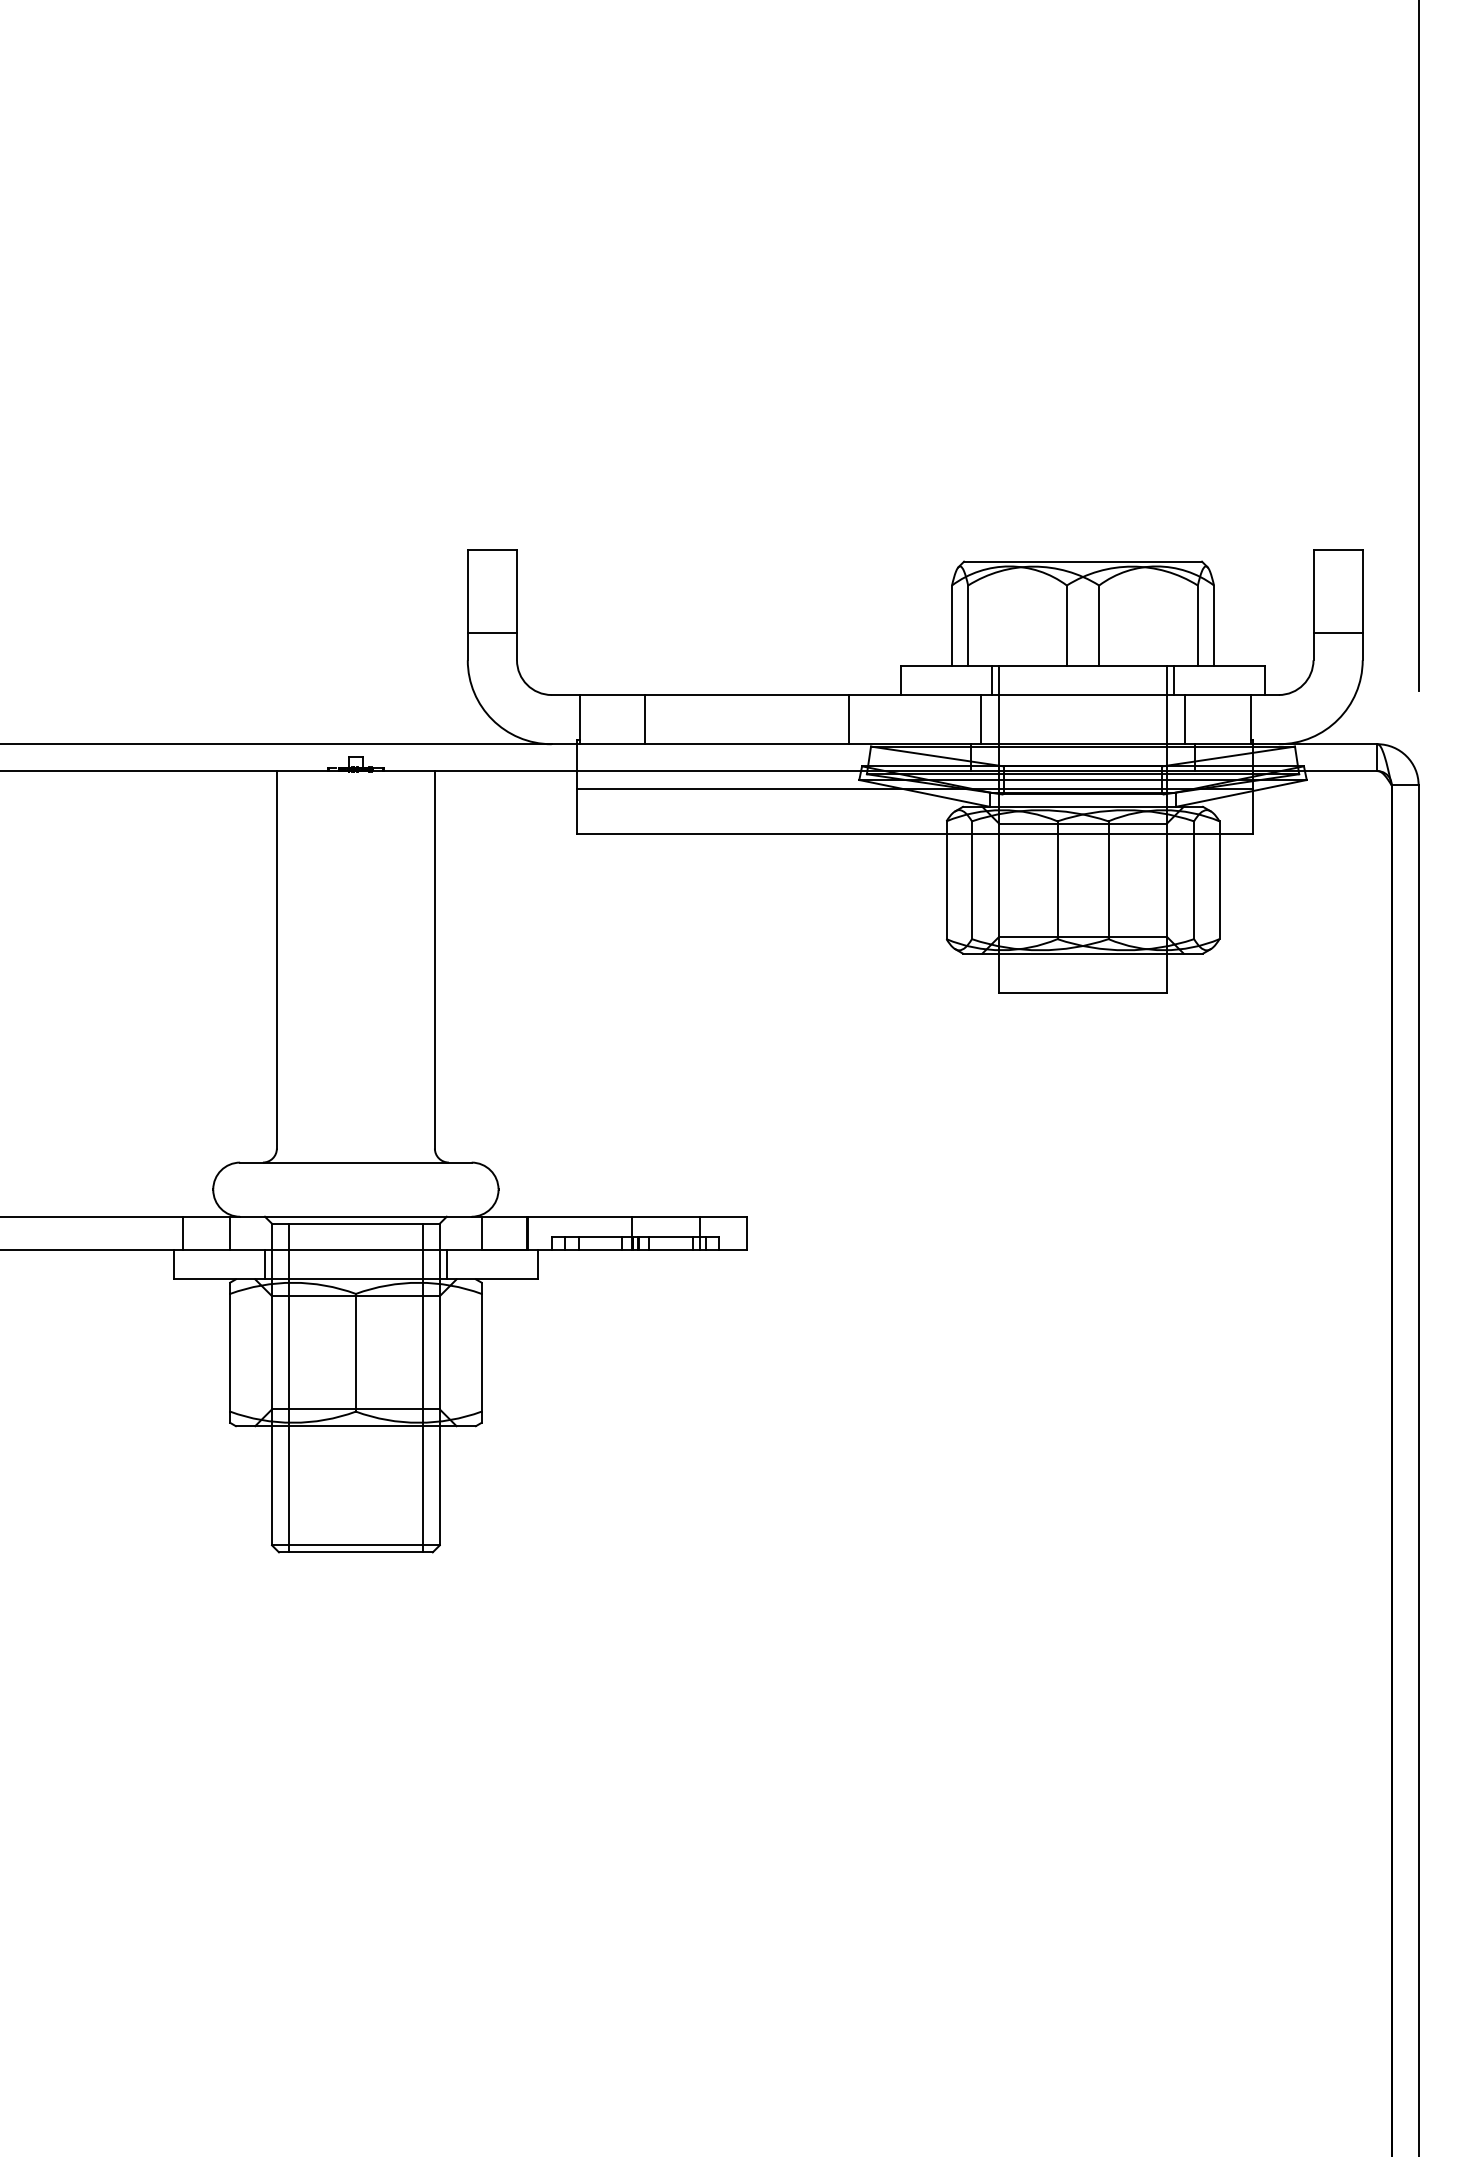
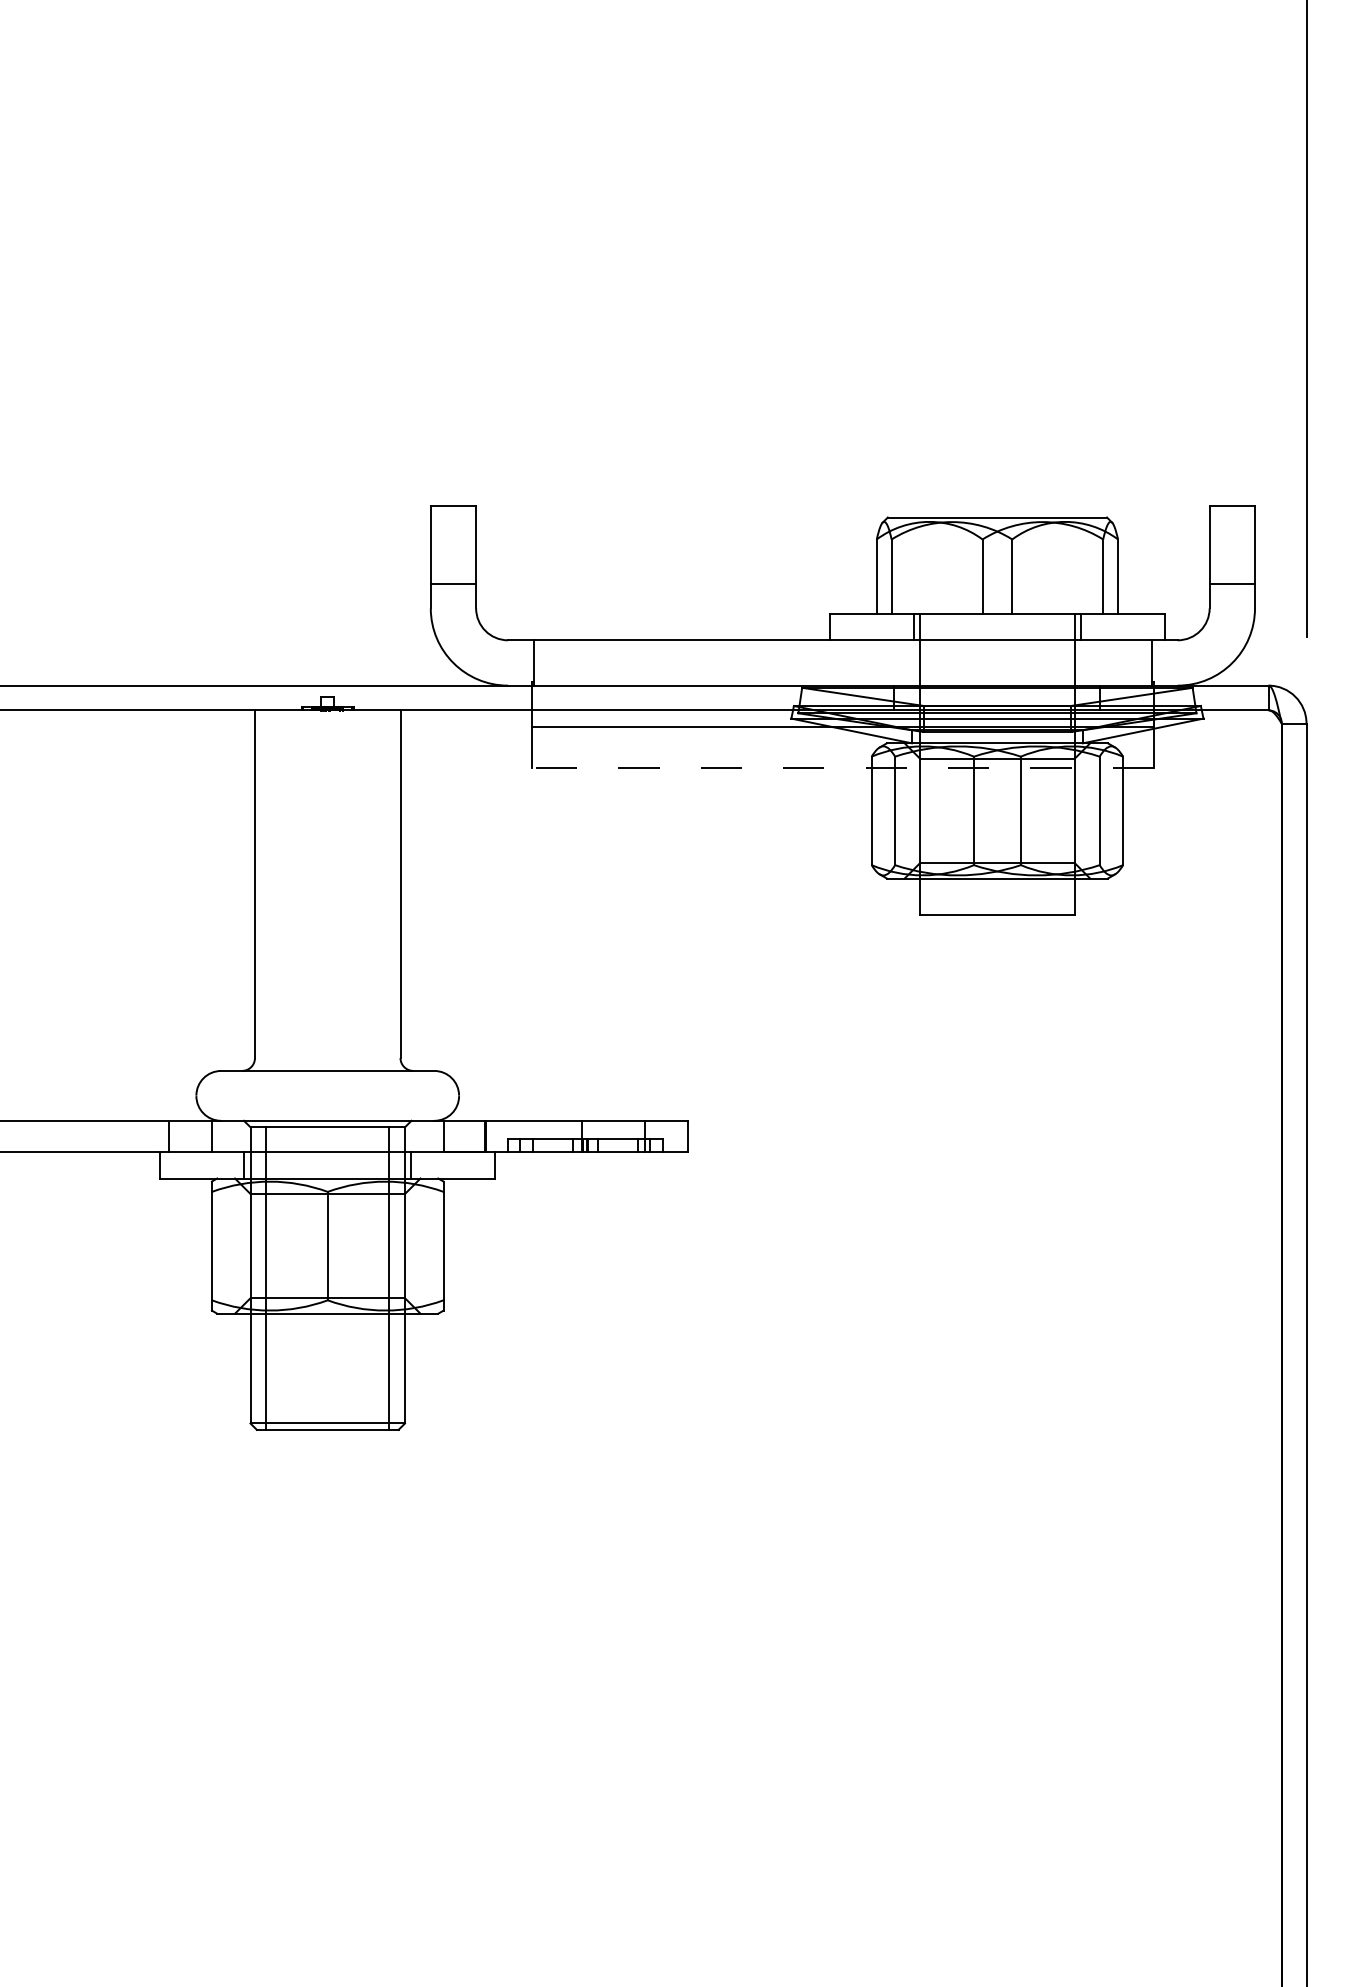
line: (645, 719) -> (594, 662), removed
line: (849, 719) -> (782, 662), removed
line: (981, 719) -> (903, 662), removed
line: (1185, 719) -> (1091, 662), removed
line: (914, 834) -> (842, 768), solid -> dashed

